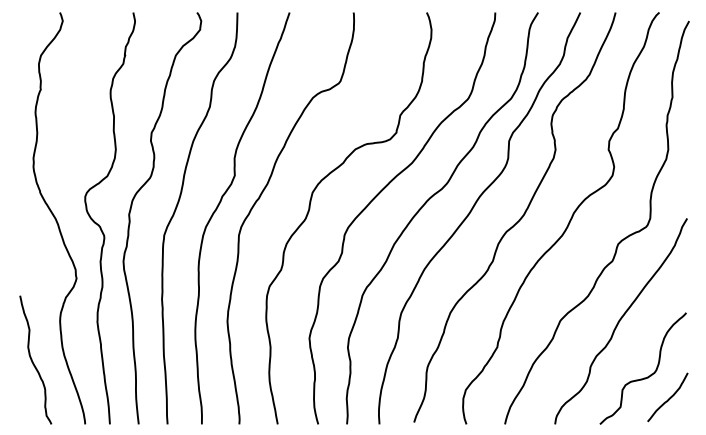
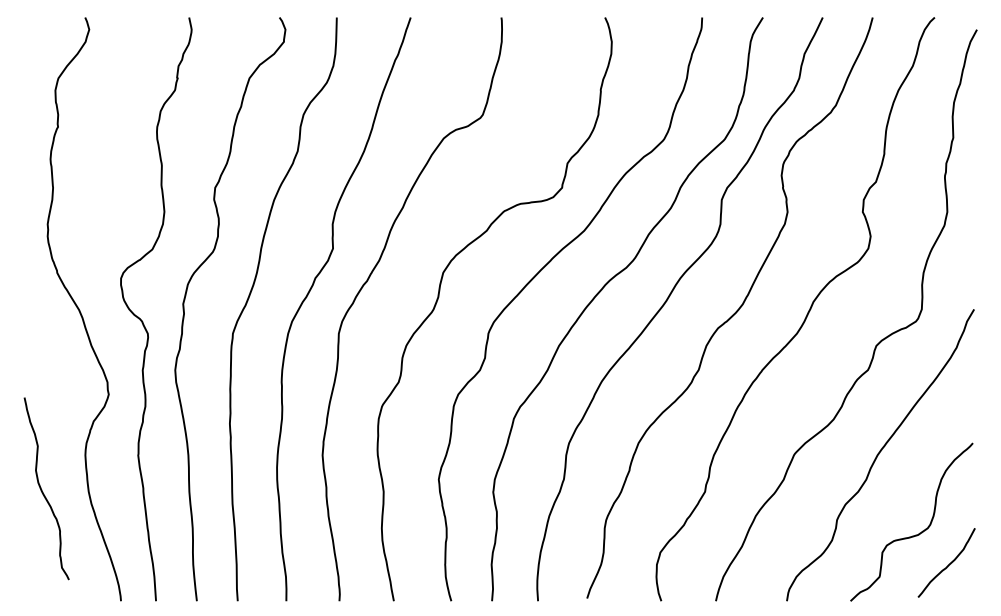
curve: (33, 361) -> (43, 490), moved

